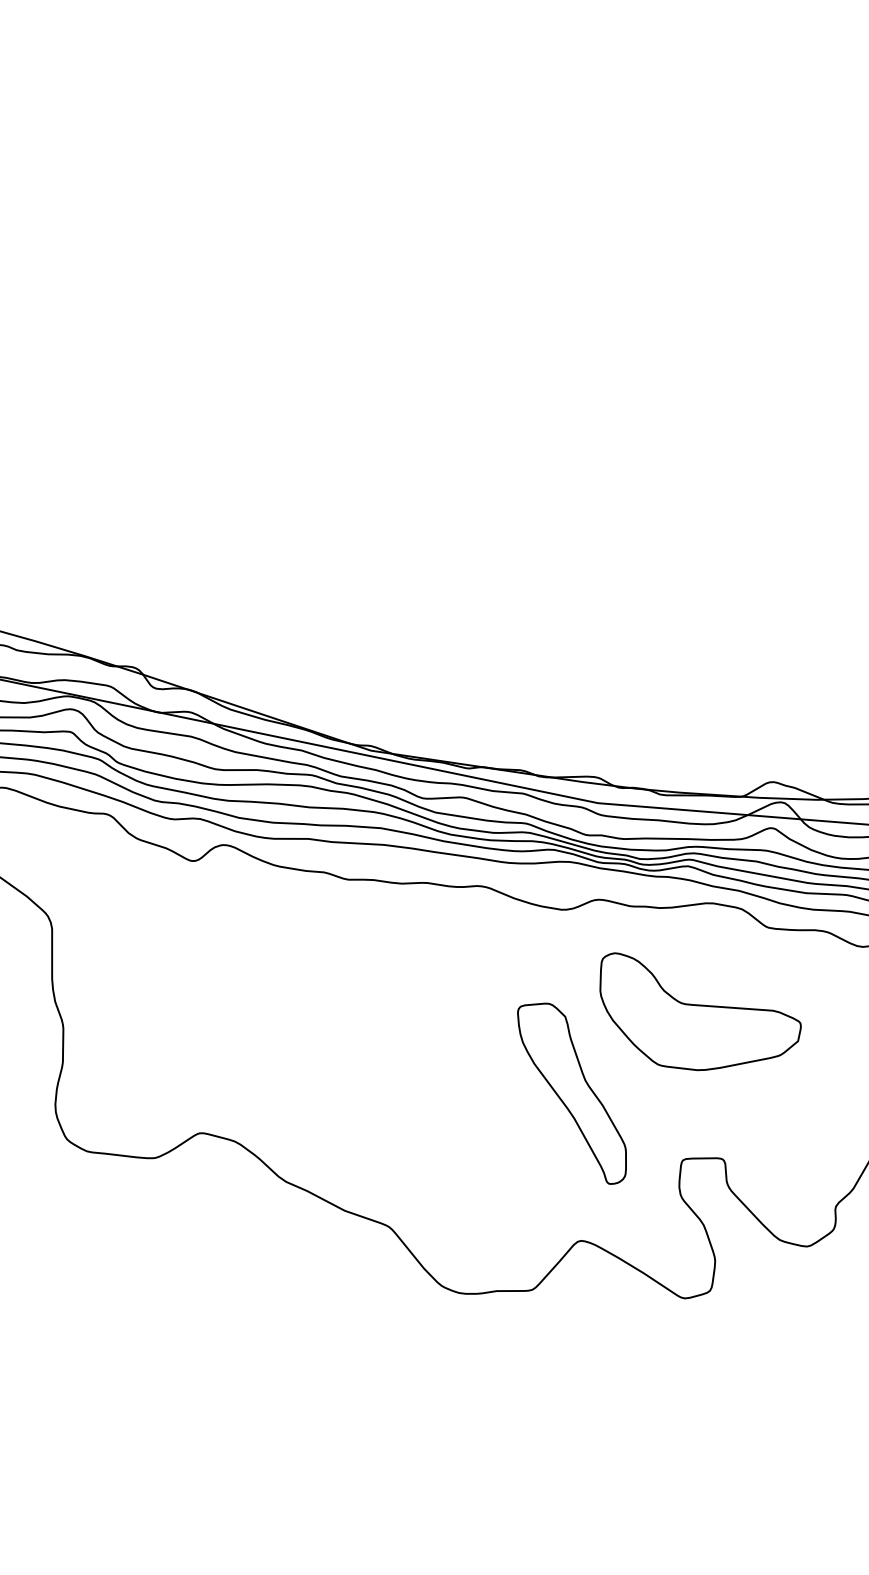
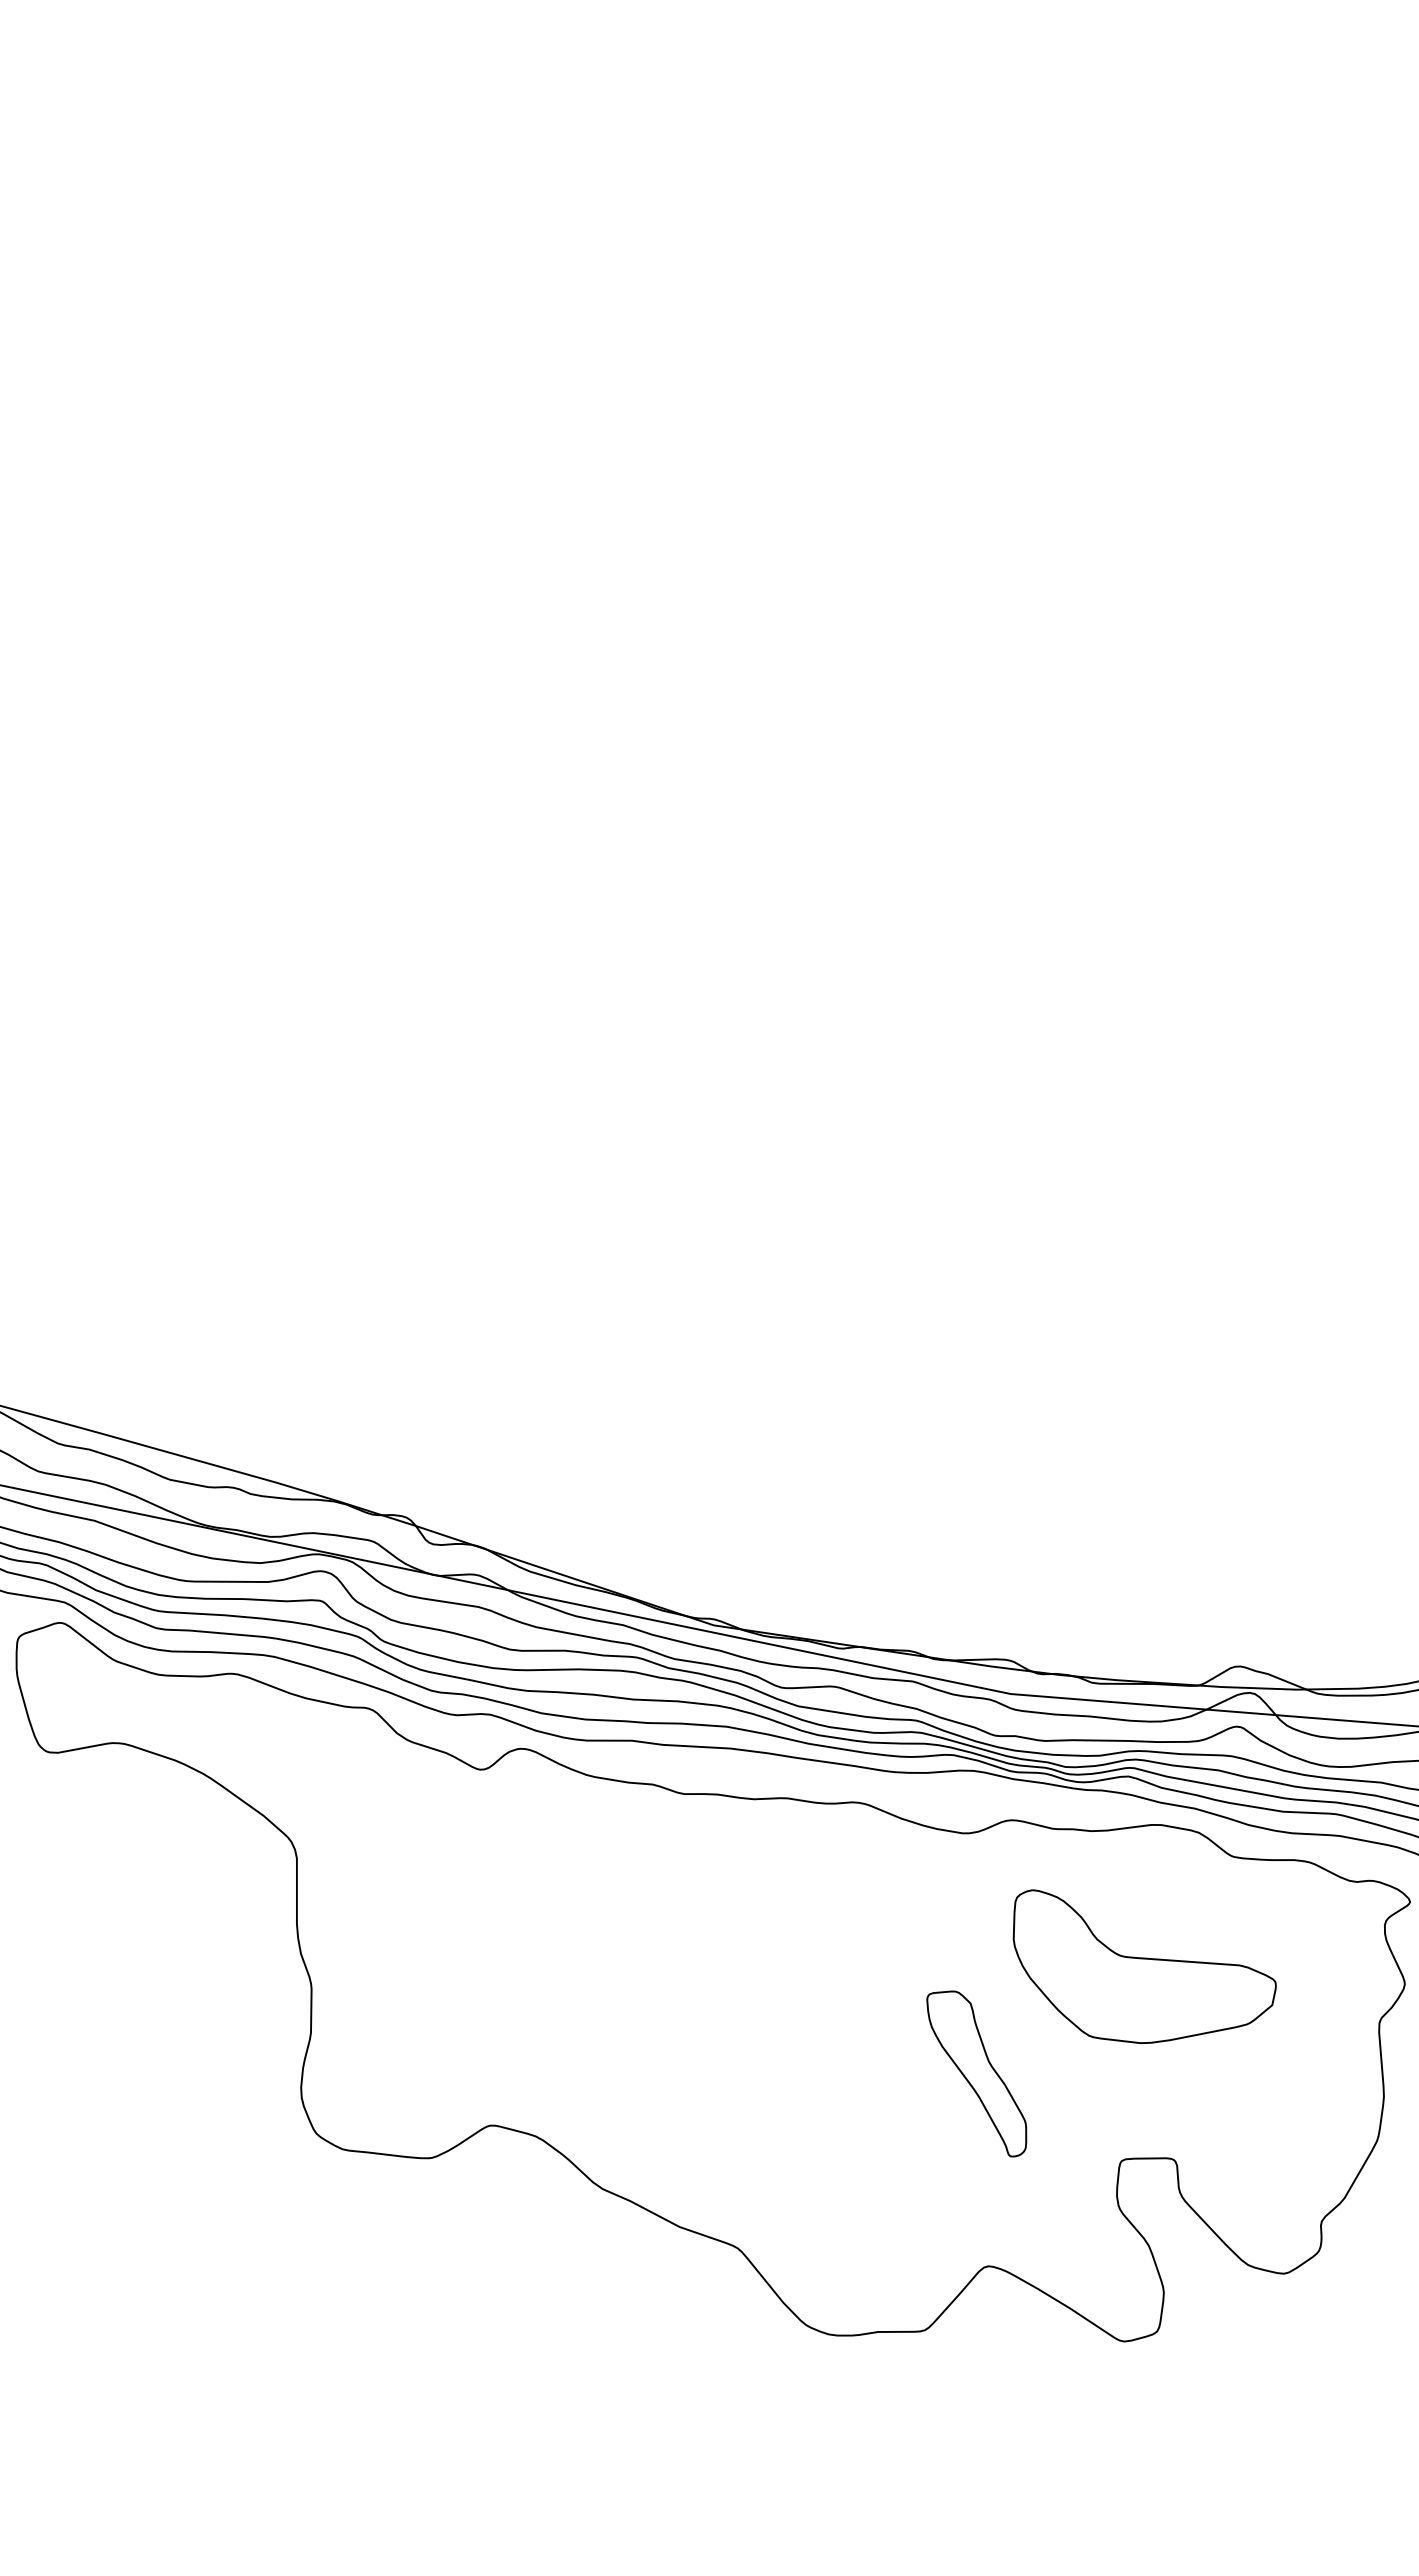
part: (571, 1093) -> (976, 2073), size x0.7

